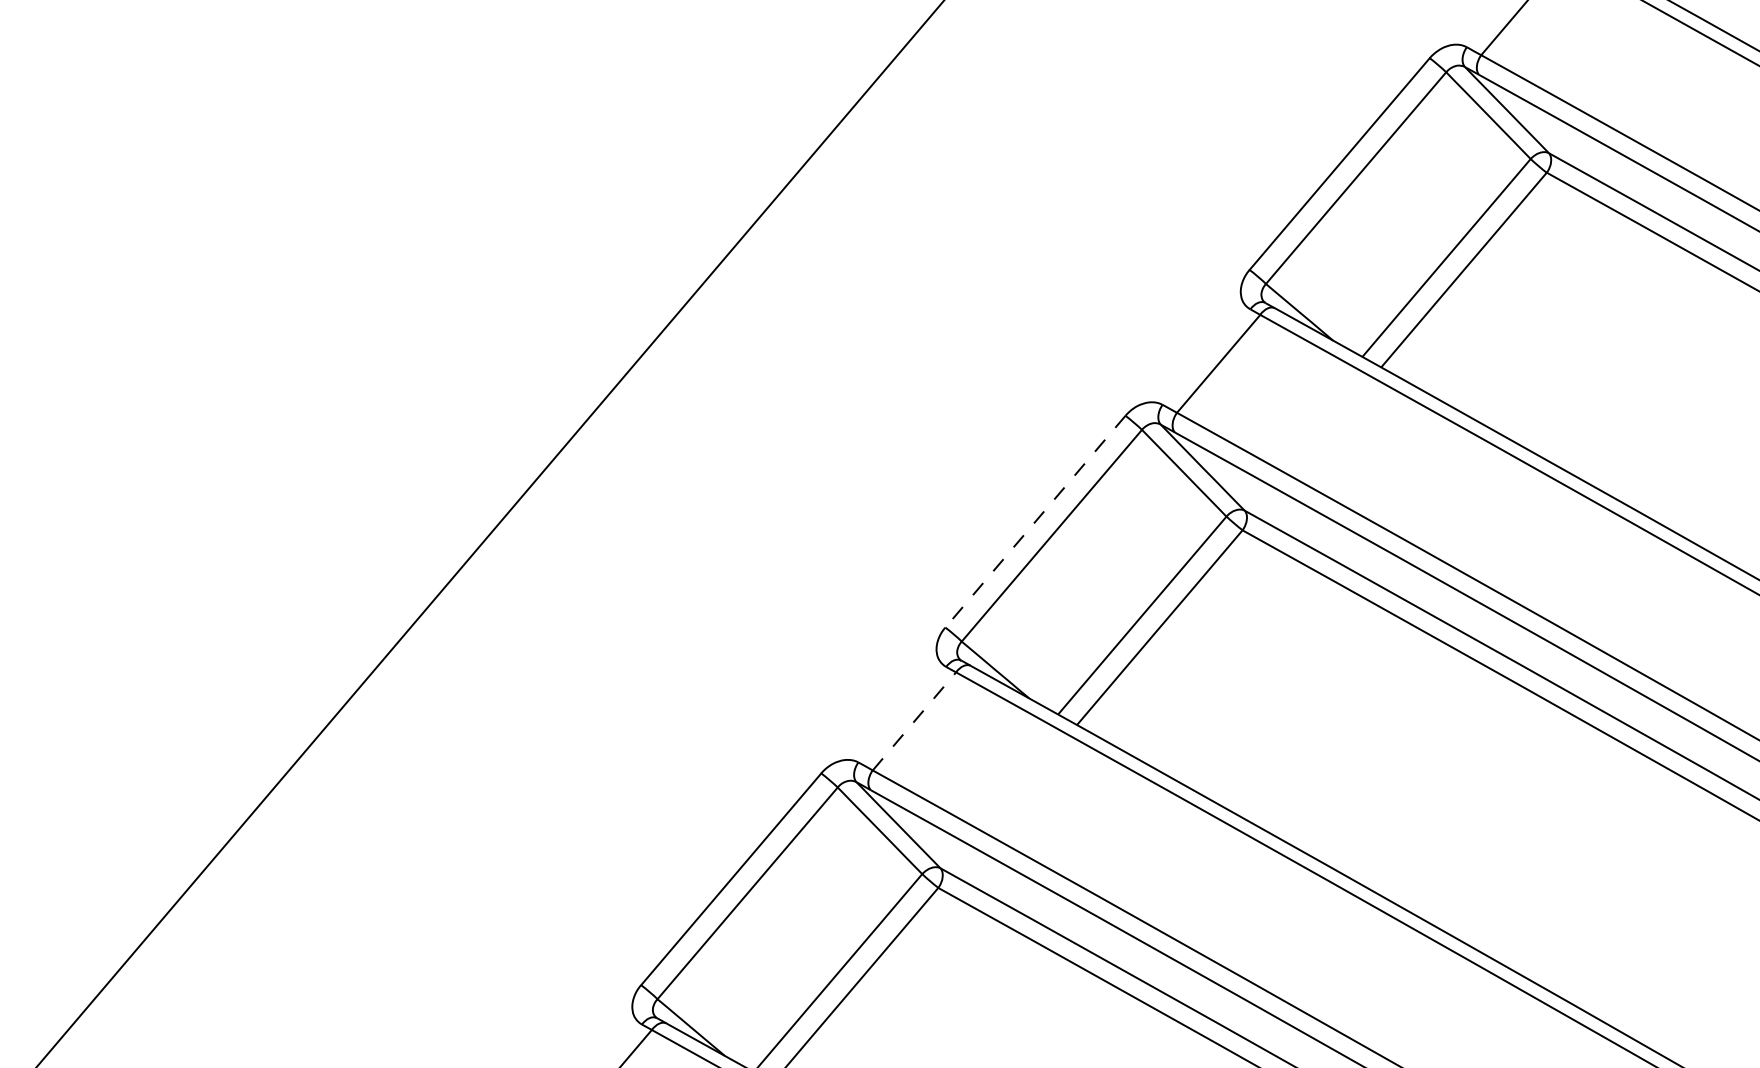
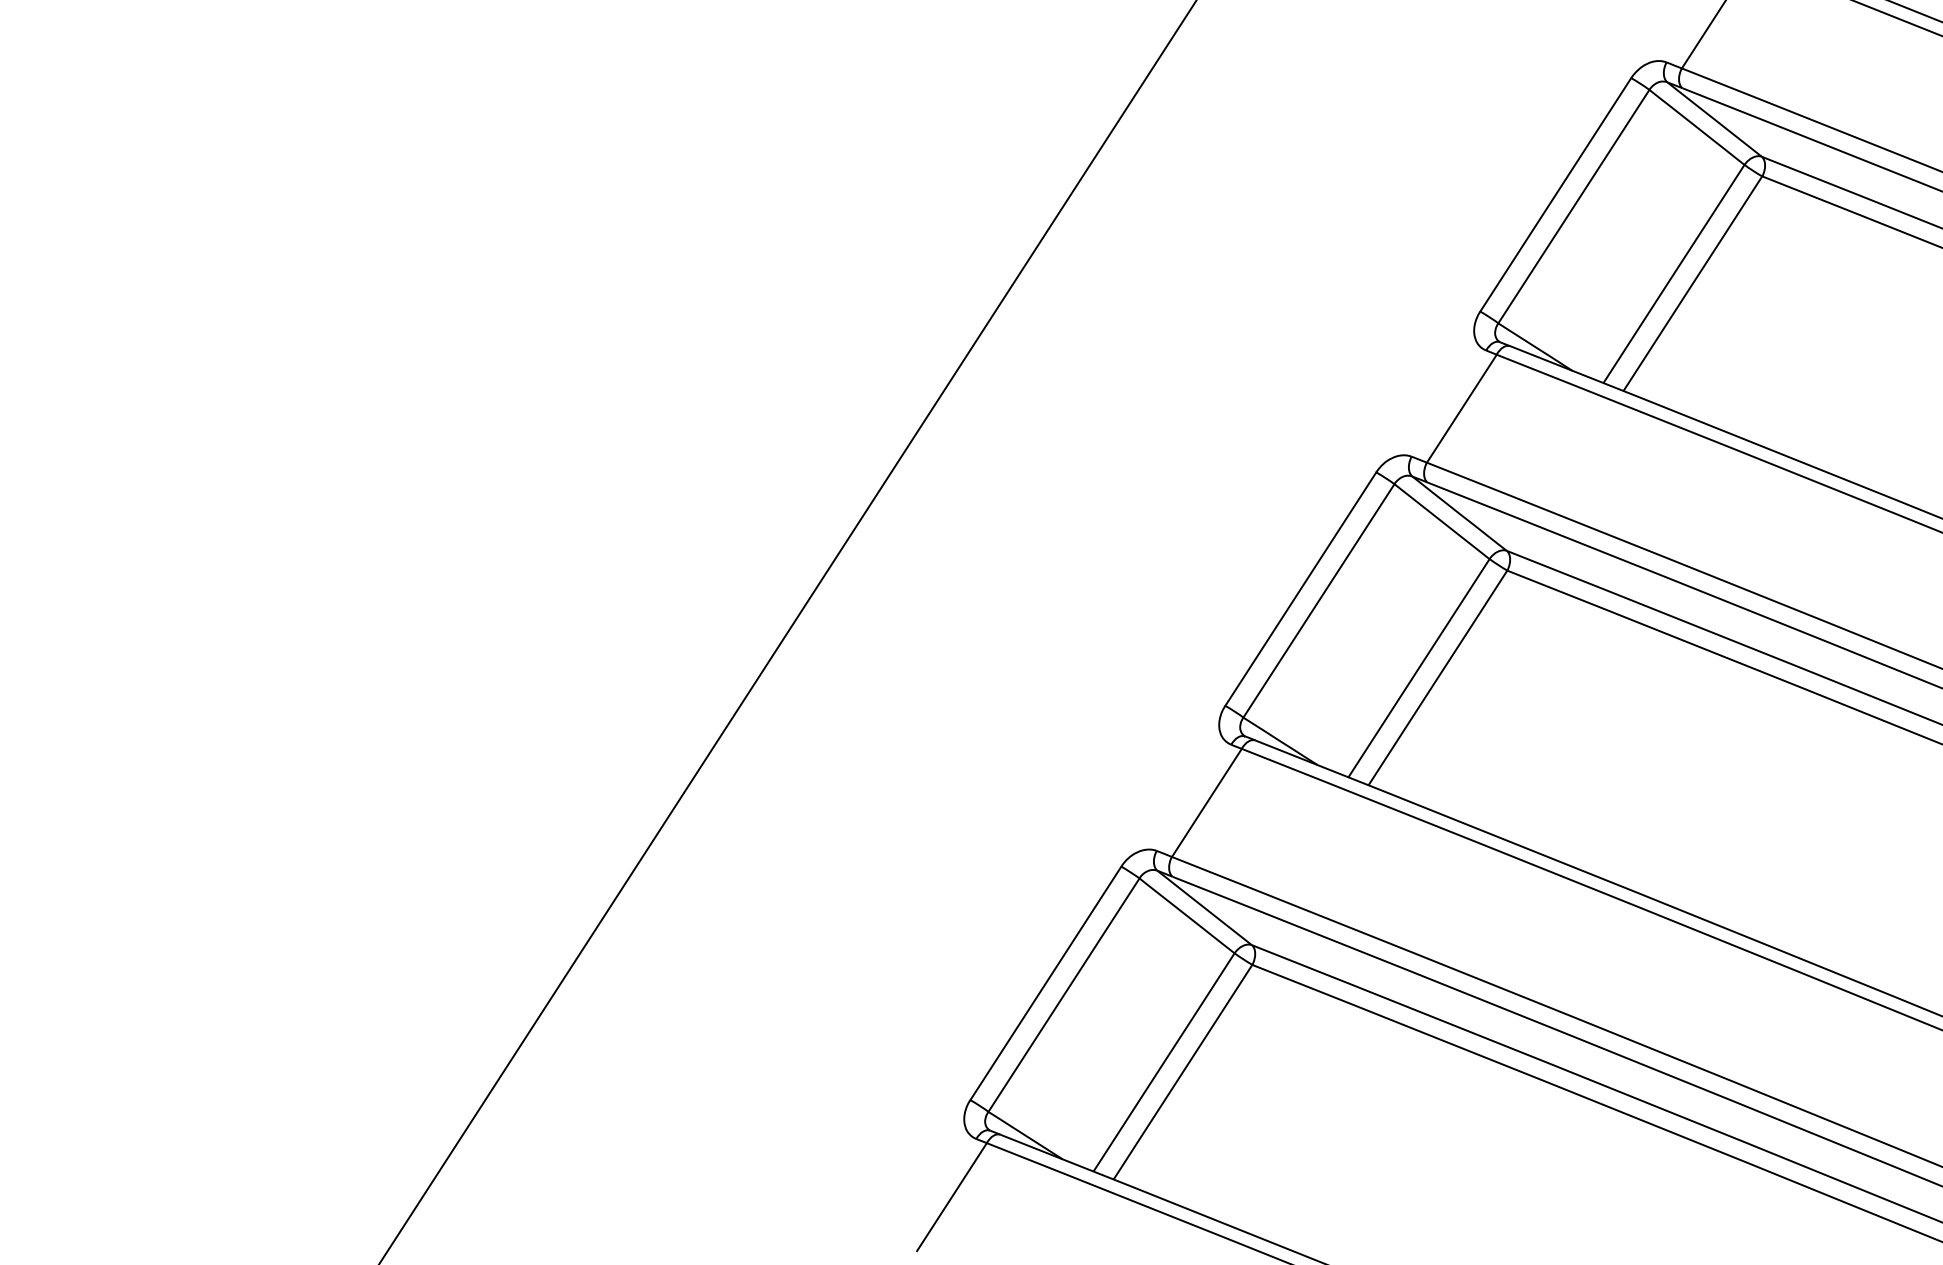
line: (1035, 522) -> (1300, 589), dashed -> solid
line: (915, 721) -> (1207, 802), dashed -> solid

